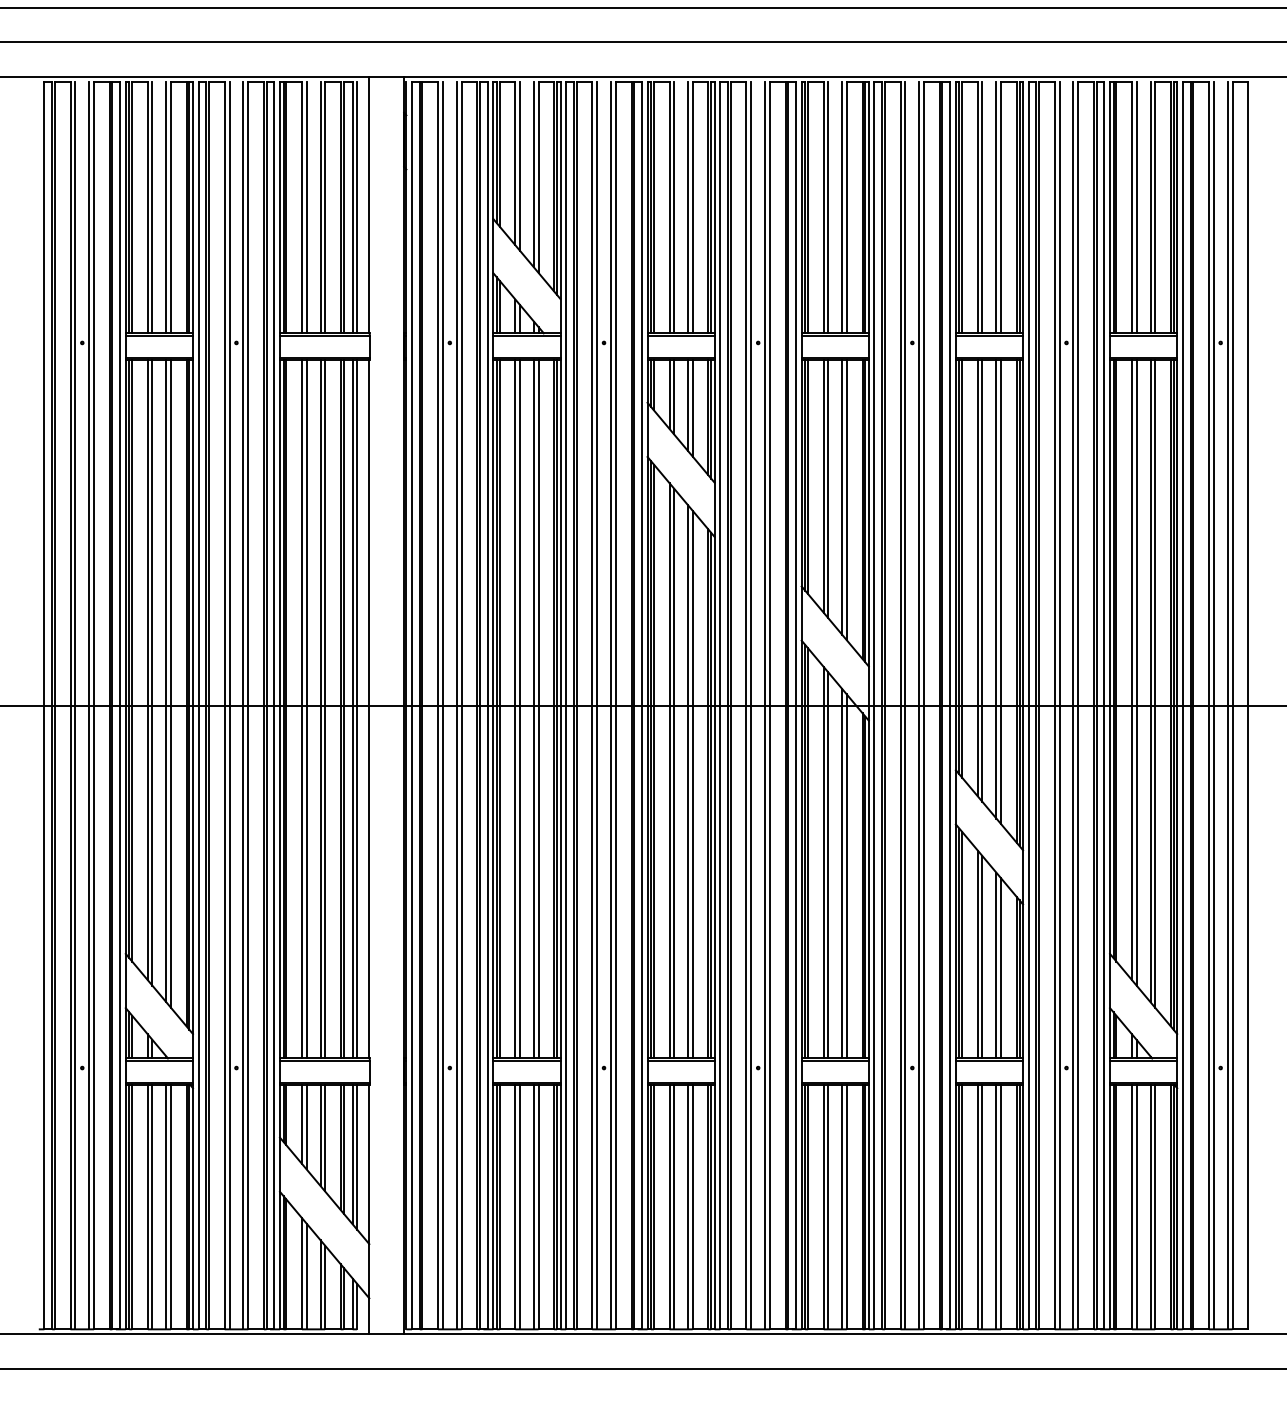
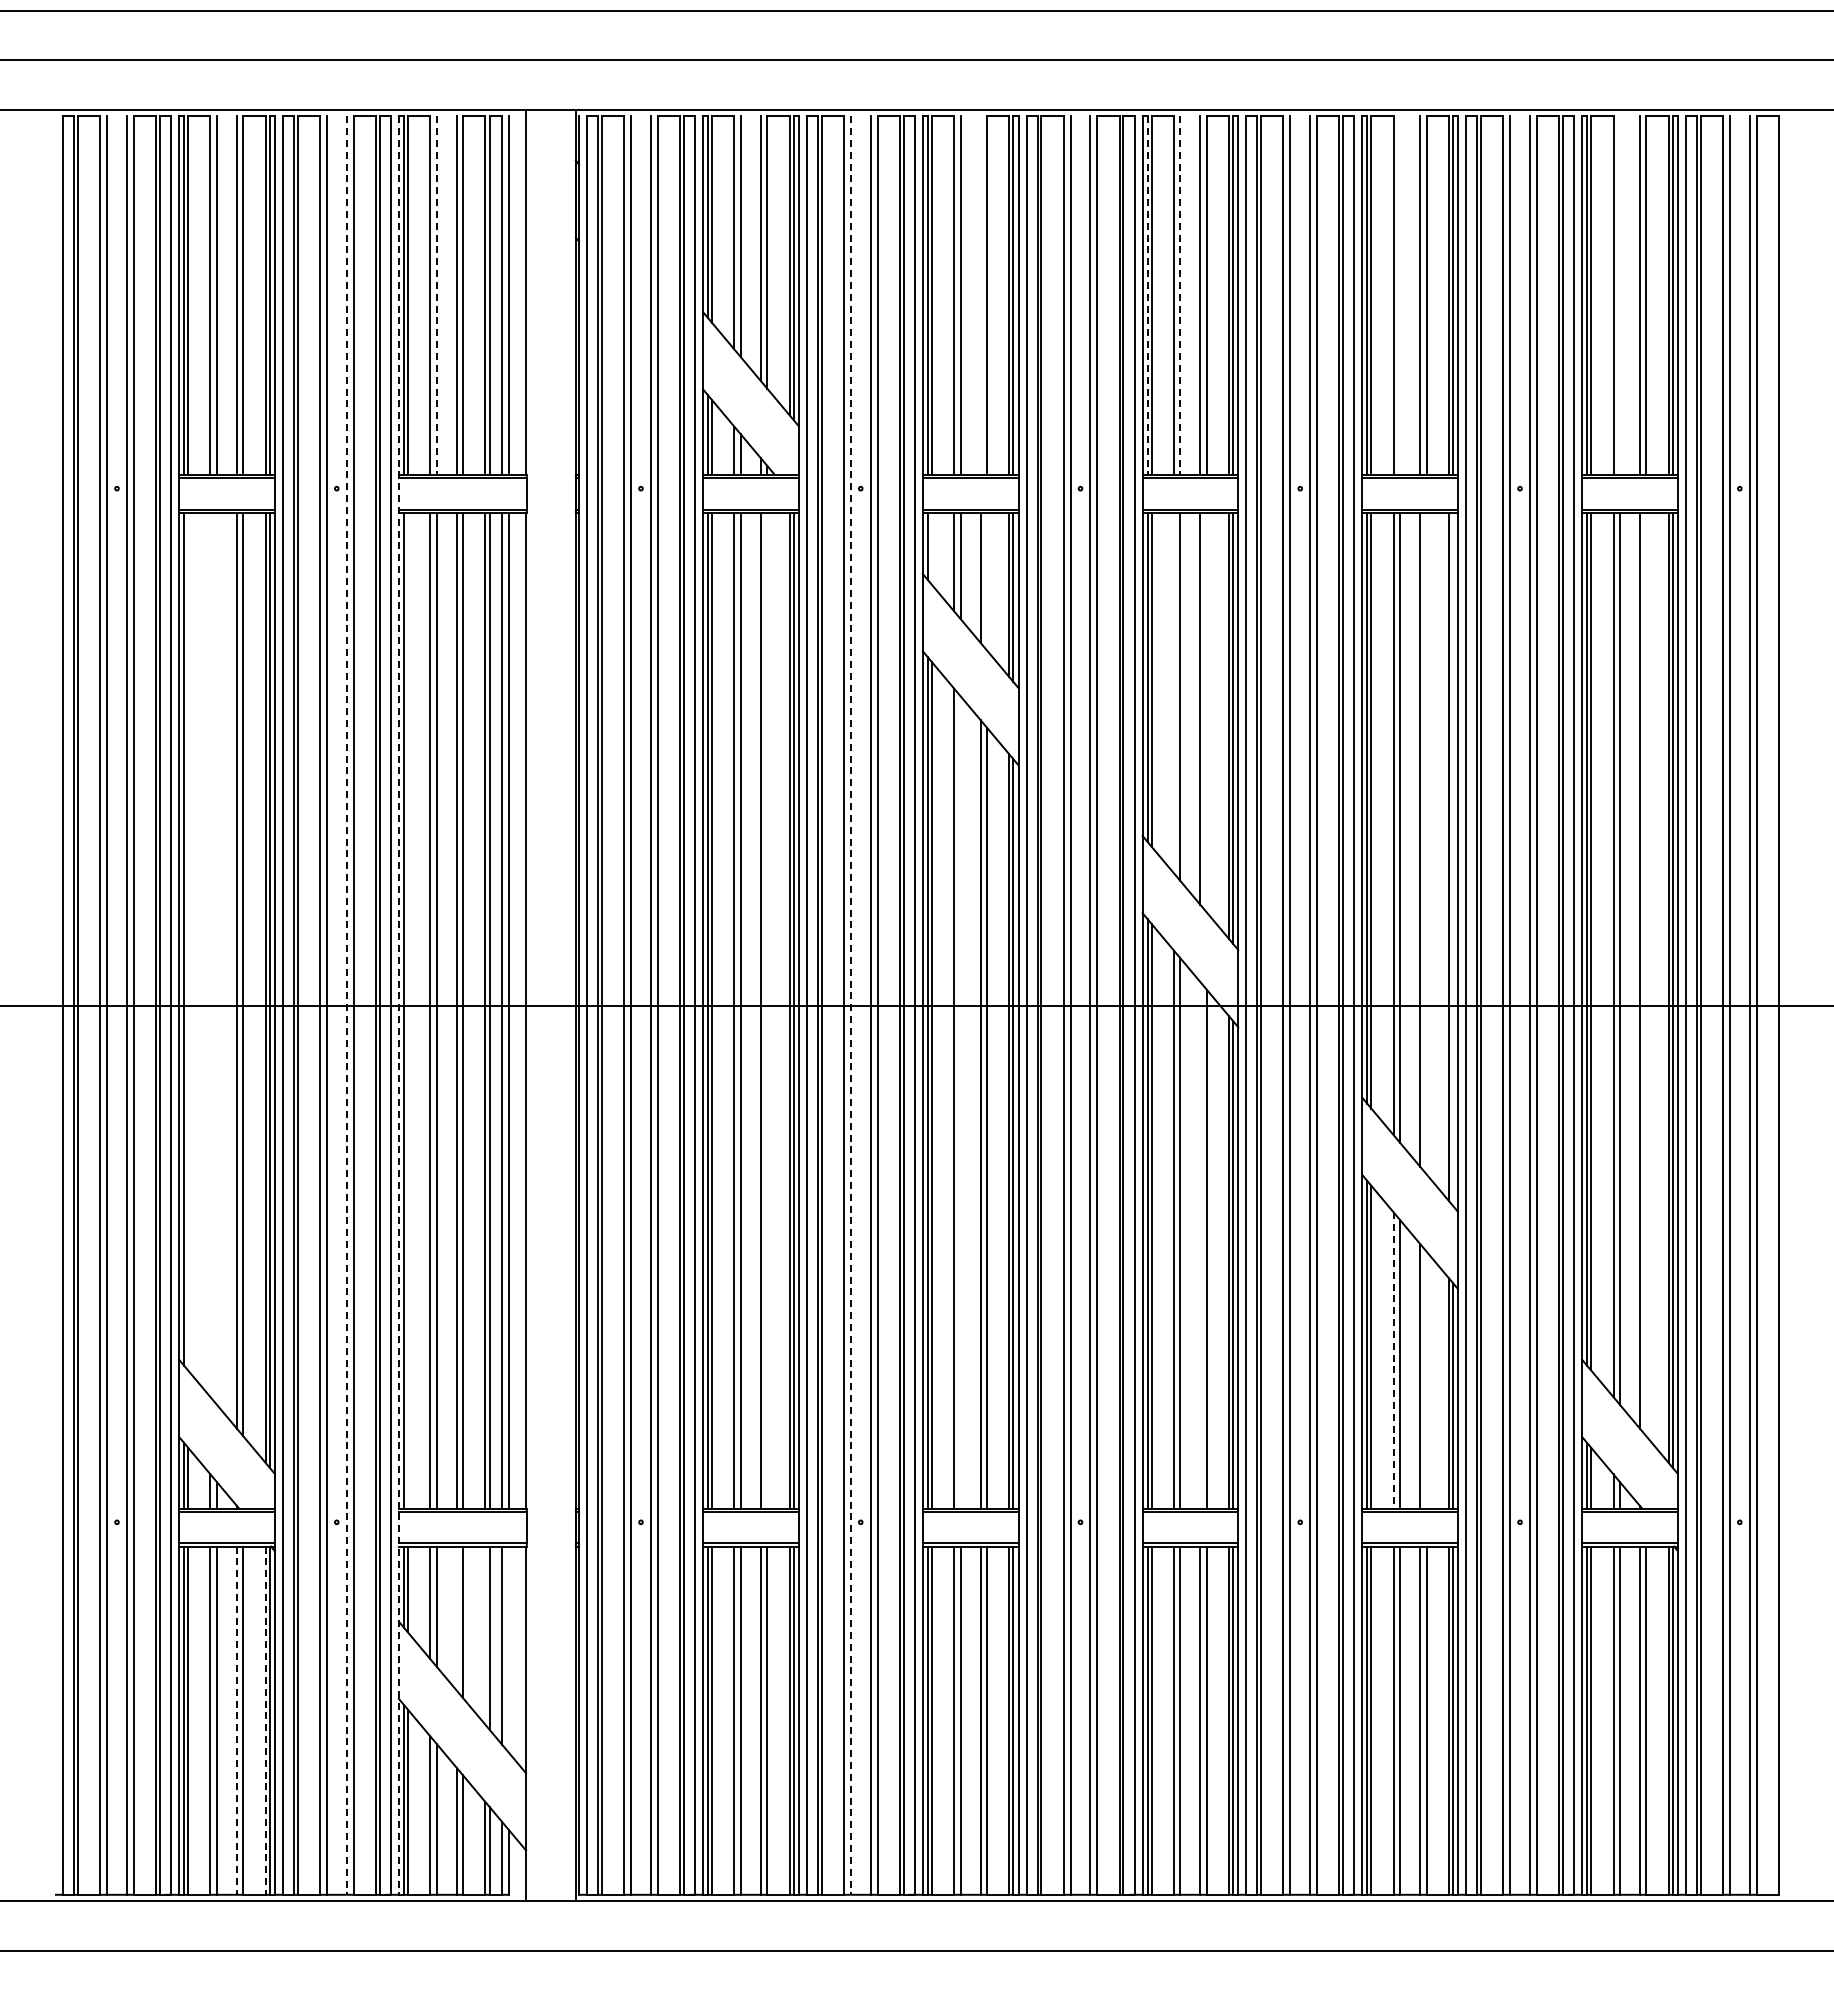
line: (688, 207) -> (980, 295), removed
line: (982, 207) -> (1400, 295), removed
line: (1136, 207) -> (1619, 295), removed
line: (306, 208) -> (436, 296), solid -> dashed
line: (805, 208) -> (1147, 296), solid -> dashed
line: (828, 208) -> (1180, 296), solid -> dashed
line: (653, 384) -> (931, 548), removed
line: (692, 408) -> (987, 581), removed
line: (823, 485) -> (1173, 692), removed
line: (846, 499) -> (1206, 712), removed
line: (1000, 591) -> (1426, 843), removed
line: (1019, 602) -> (1453, 858), removed
line: (132, 660) -> (188, 941), removed
line: (147, 669) -> (210, 954), removed
line: (152, 672) -> (216, 958), removed
line: (1155, 683) -> (1646, 974), removed
line: (243, 705) -> (346, 1005), solid -> dashed
line: (279, 705) -> (398, 1005), solid -> dashed
line: (596, 705) -> (850, 1005), solid -> dashed
line: (286, 709) -> (407, 1010), removed
line: (538, 709) -> (767, 1010), removed
line: (674, 773) -> (960, 1102), removed
line: (842, 873) -> (1200, 1245), removed
line: (977, 955) -> (1393, 1361), solid -> dashed
line: (1000, 967) -> (1426, 1379), removed
line: (320, 1135) -> (456, 1618), removed
line: (340, 1147) -> (485, 1635), removed
line: (356, 1157) -> (508, 1649), removed
line: (166, 1207) -> (236, 1721), solid -> dashed
line: (186, 1207) -> (265, 1721), solid -> dashed

